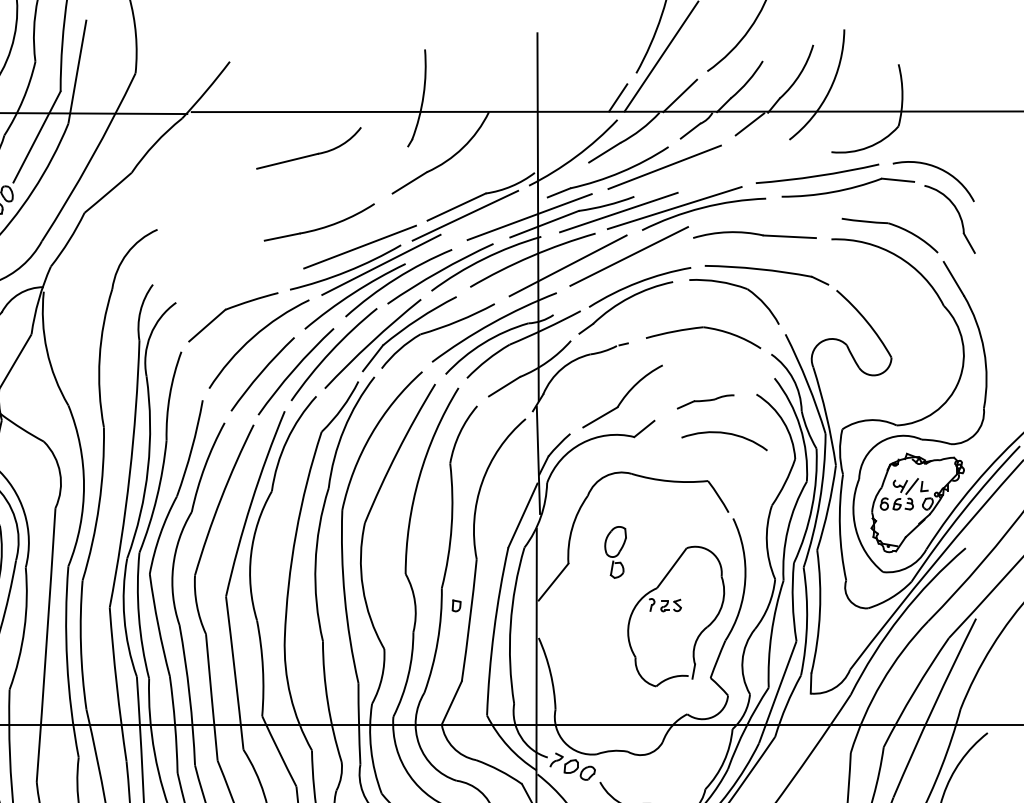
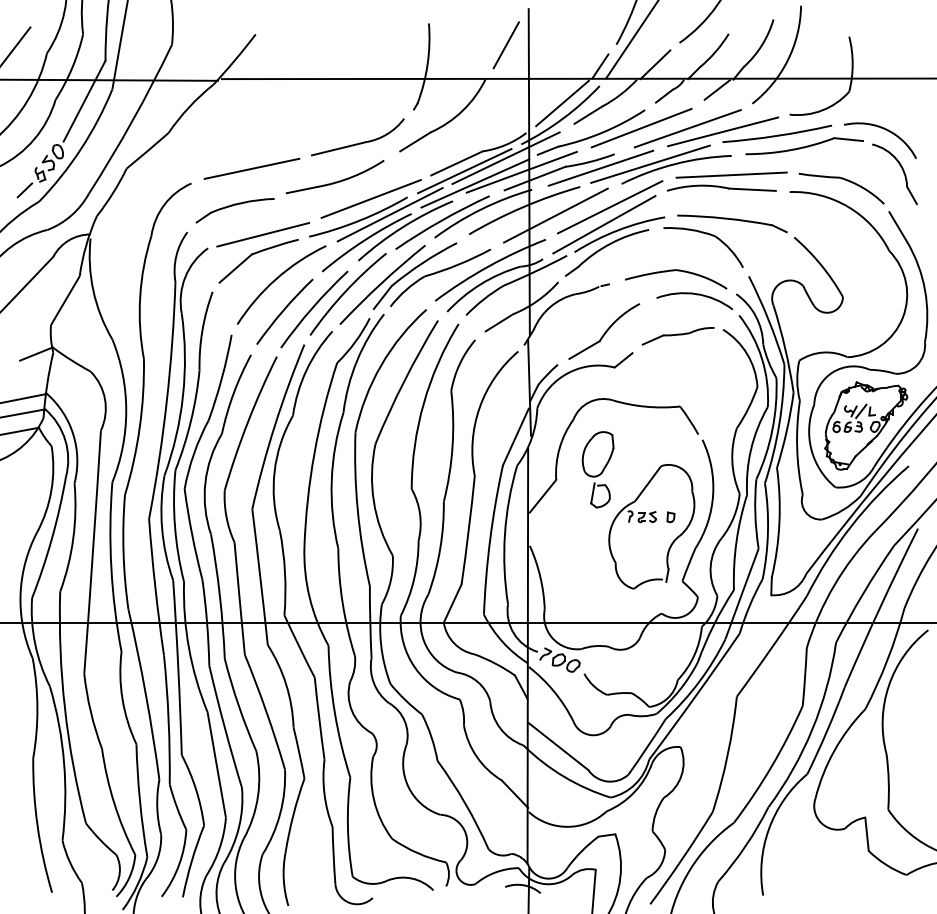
line: (511, 74) -> (505, 45), added
line: (575, 139) -> (562, 103), added
part: (308, 148) -> (357, 137), moved
line: (716, 167) -> (687, 128), added
line: (756, 171) -> (723, 131), added
line: (511, 201) -> (505, 158), added
line: (225, 212) -> (251, 168), added
line: (765, 219) -> (731, 174), added
line: (477, 229) -> (475, 183), added
part: (205, 260) -> (234, 210), added
line: (622, 275) -> (604, 224), added
line: (238, 287) -> (263, 234), added
part: (705, 402) -> (677, 336), size x1.43
arc: (726, 434) -> (696, 295), moved
part: (614, 551) -> (597, 469), size x1.67
part: (456, 606) -> (670, 517), moved

